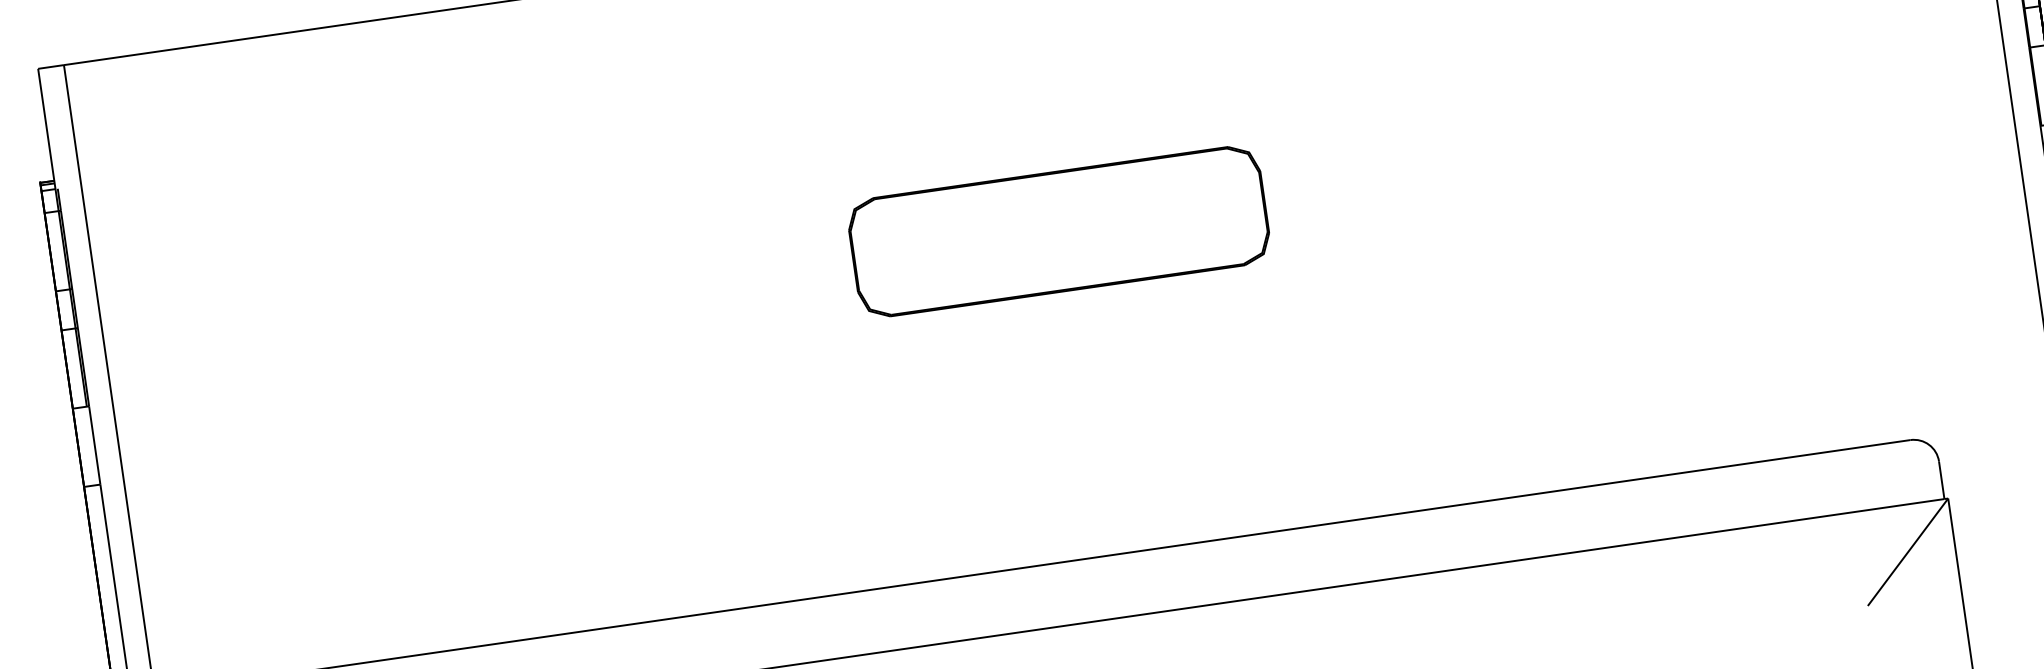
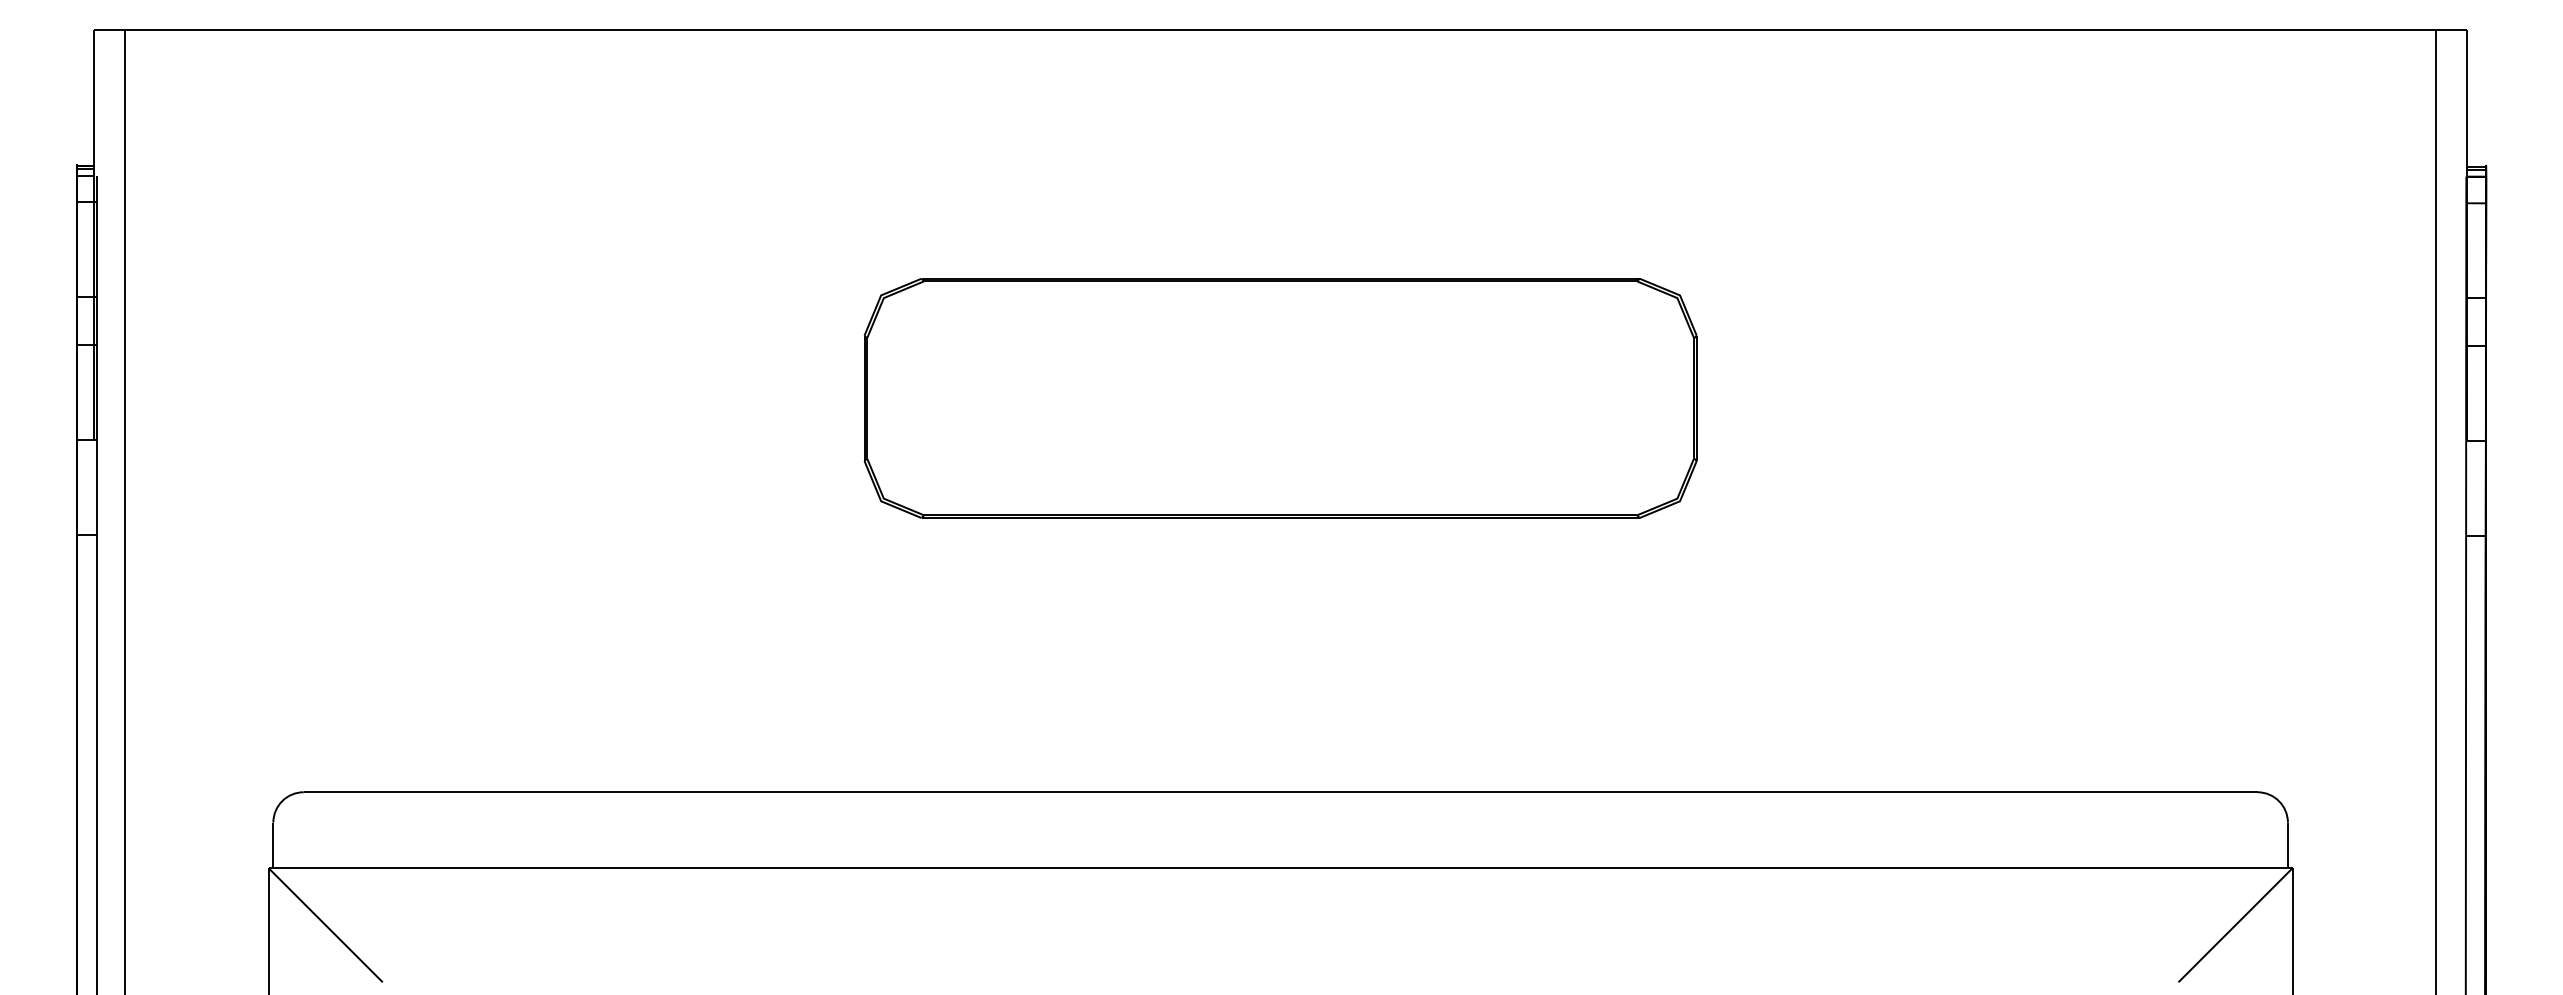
part: (1059, 231) -> (1280, 398), size x1.67

